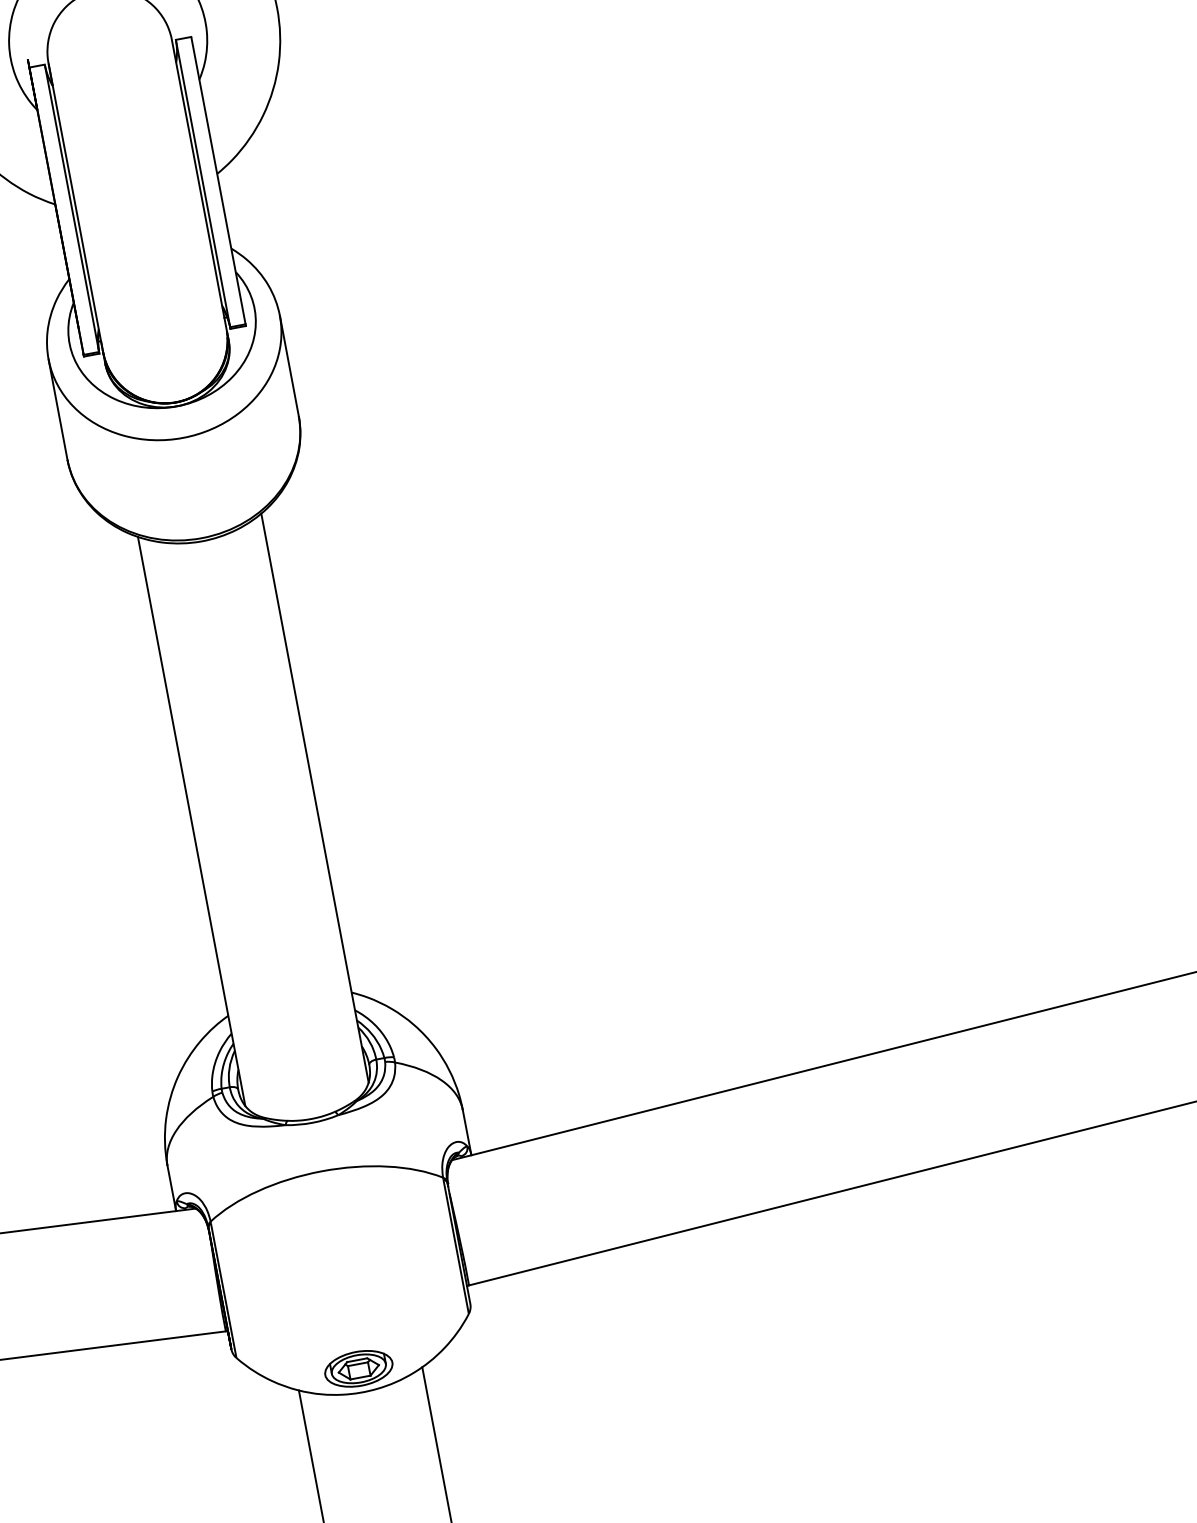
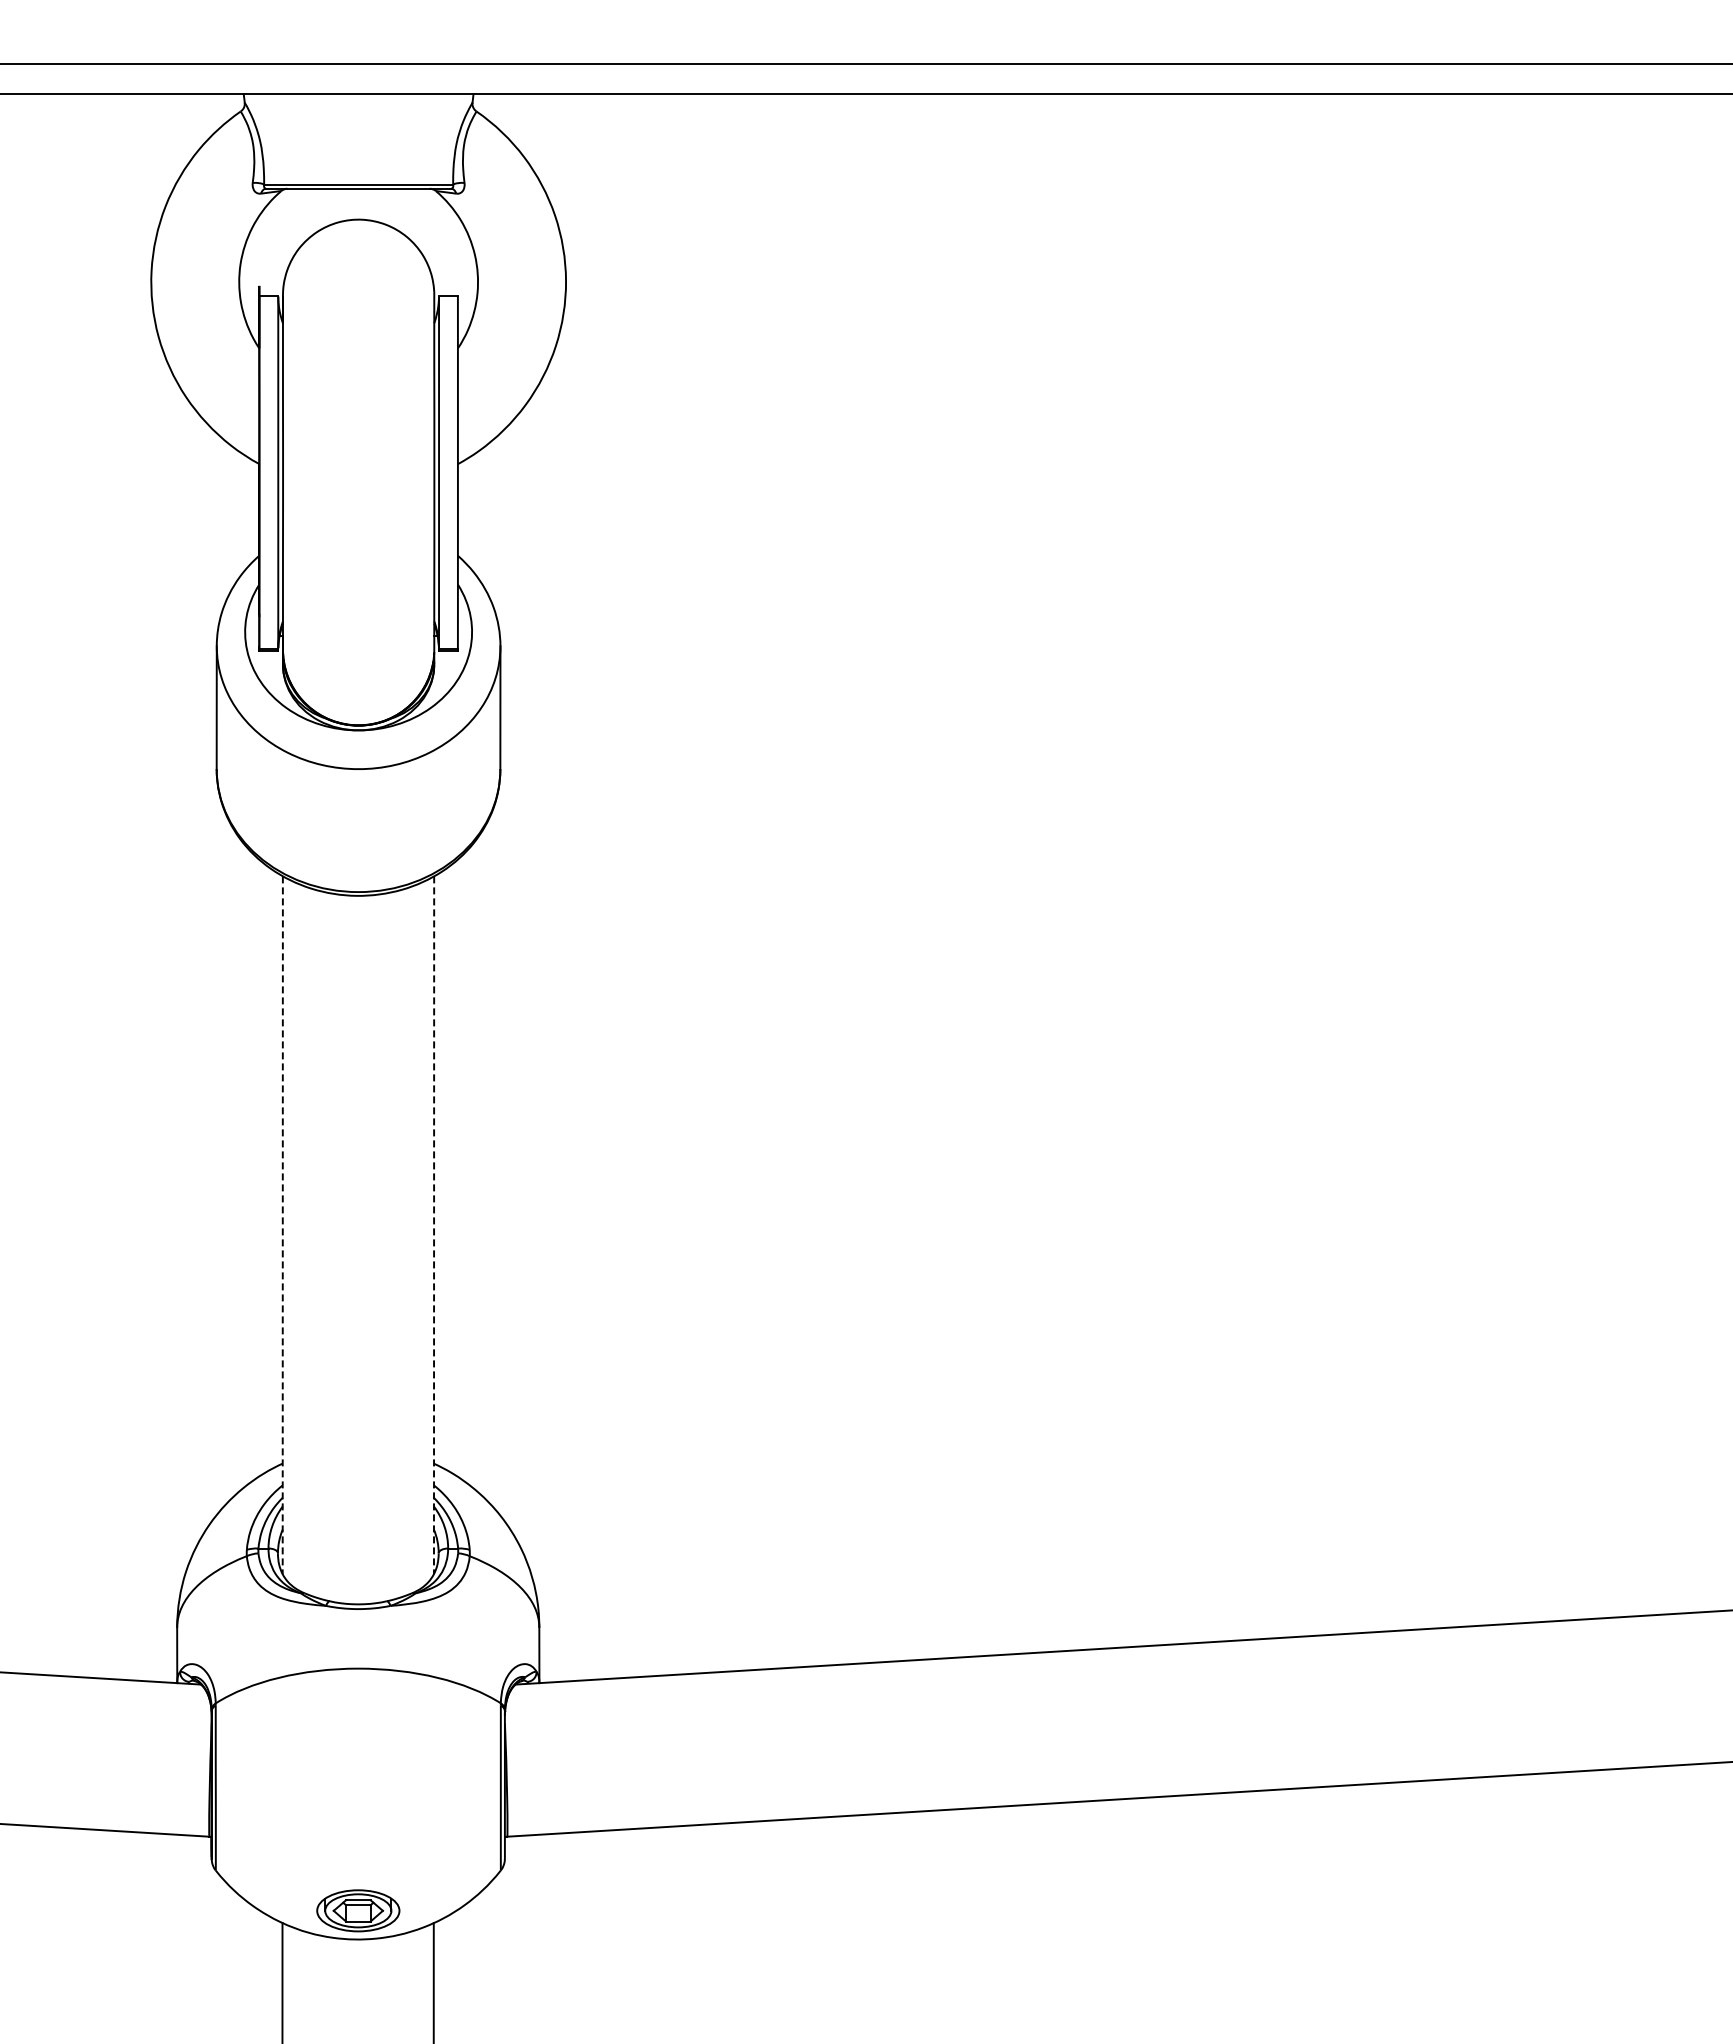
line: (315, 798) -> (434, 1225), solid -> dashed
line: (191, 821) -> (282, 1225), solid -> dashed

